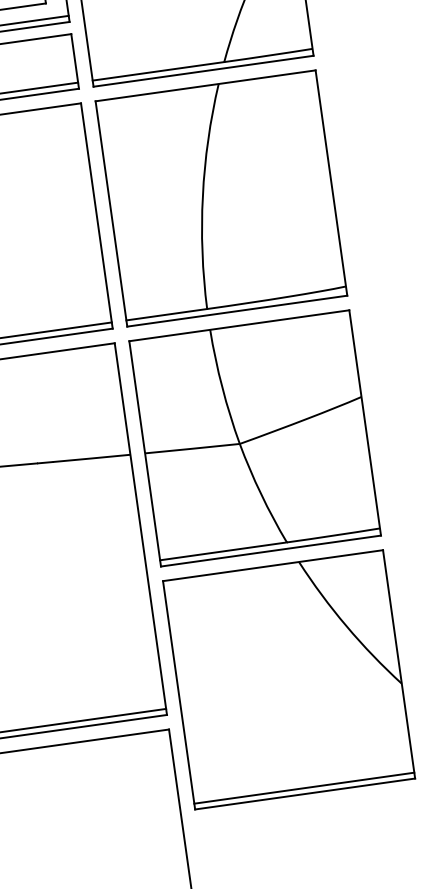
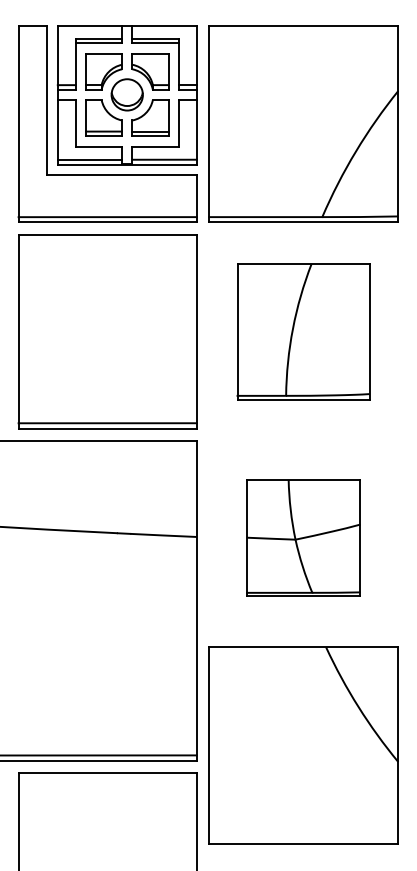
part: (221, 198) -> (303, 331), size x0.7
part: (254, 437) -> (303, 537), size x0.6
line: (303, 788) -> (303, 838), removed

